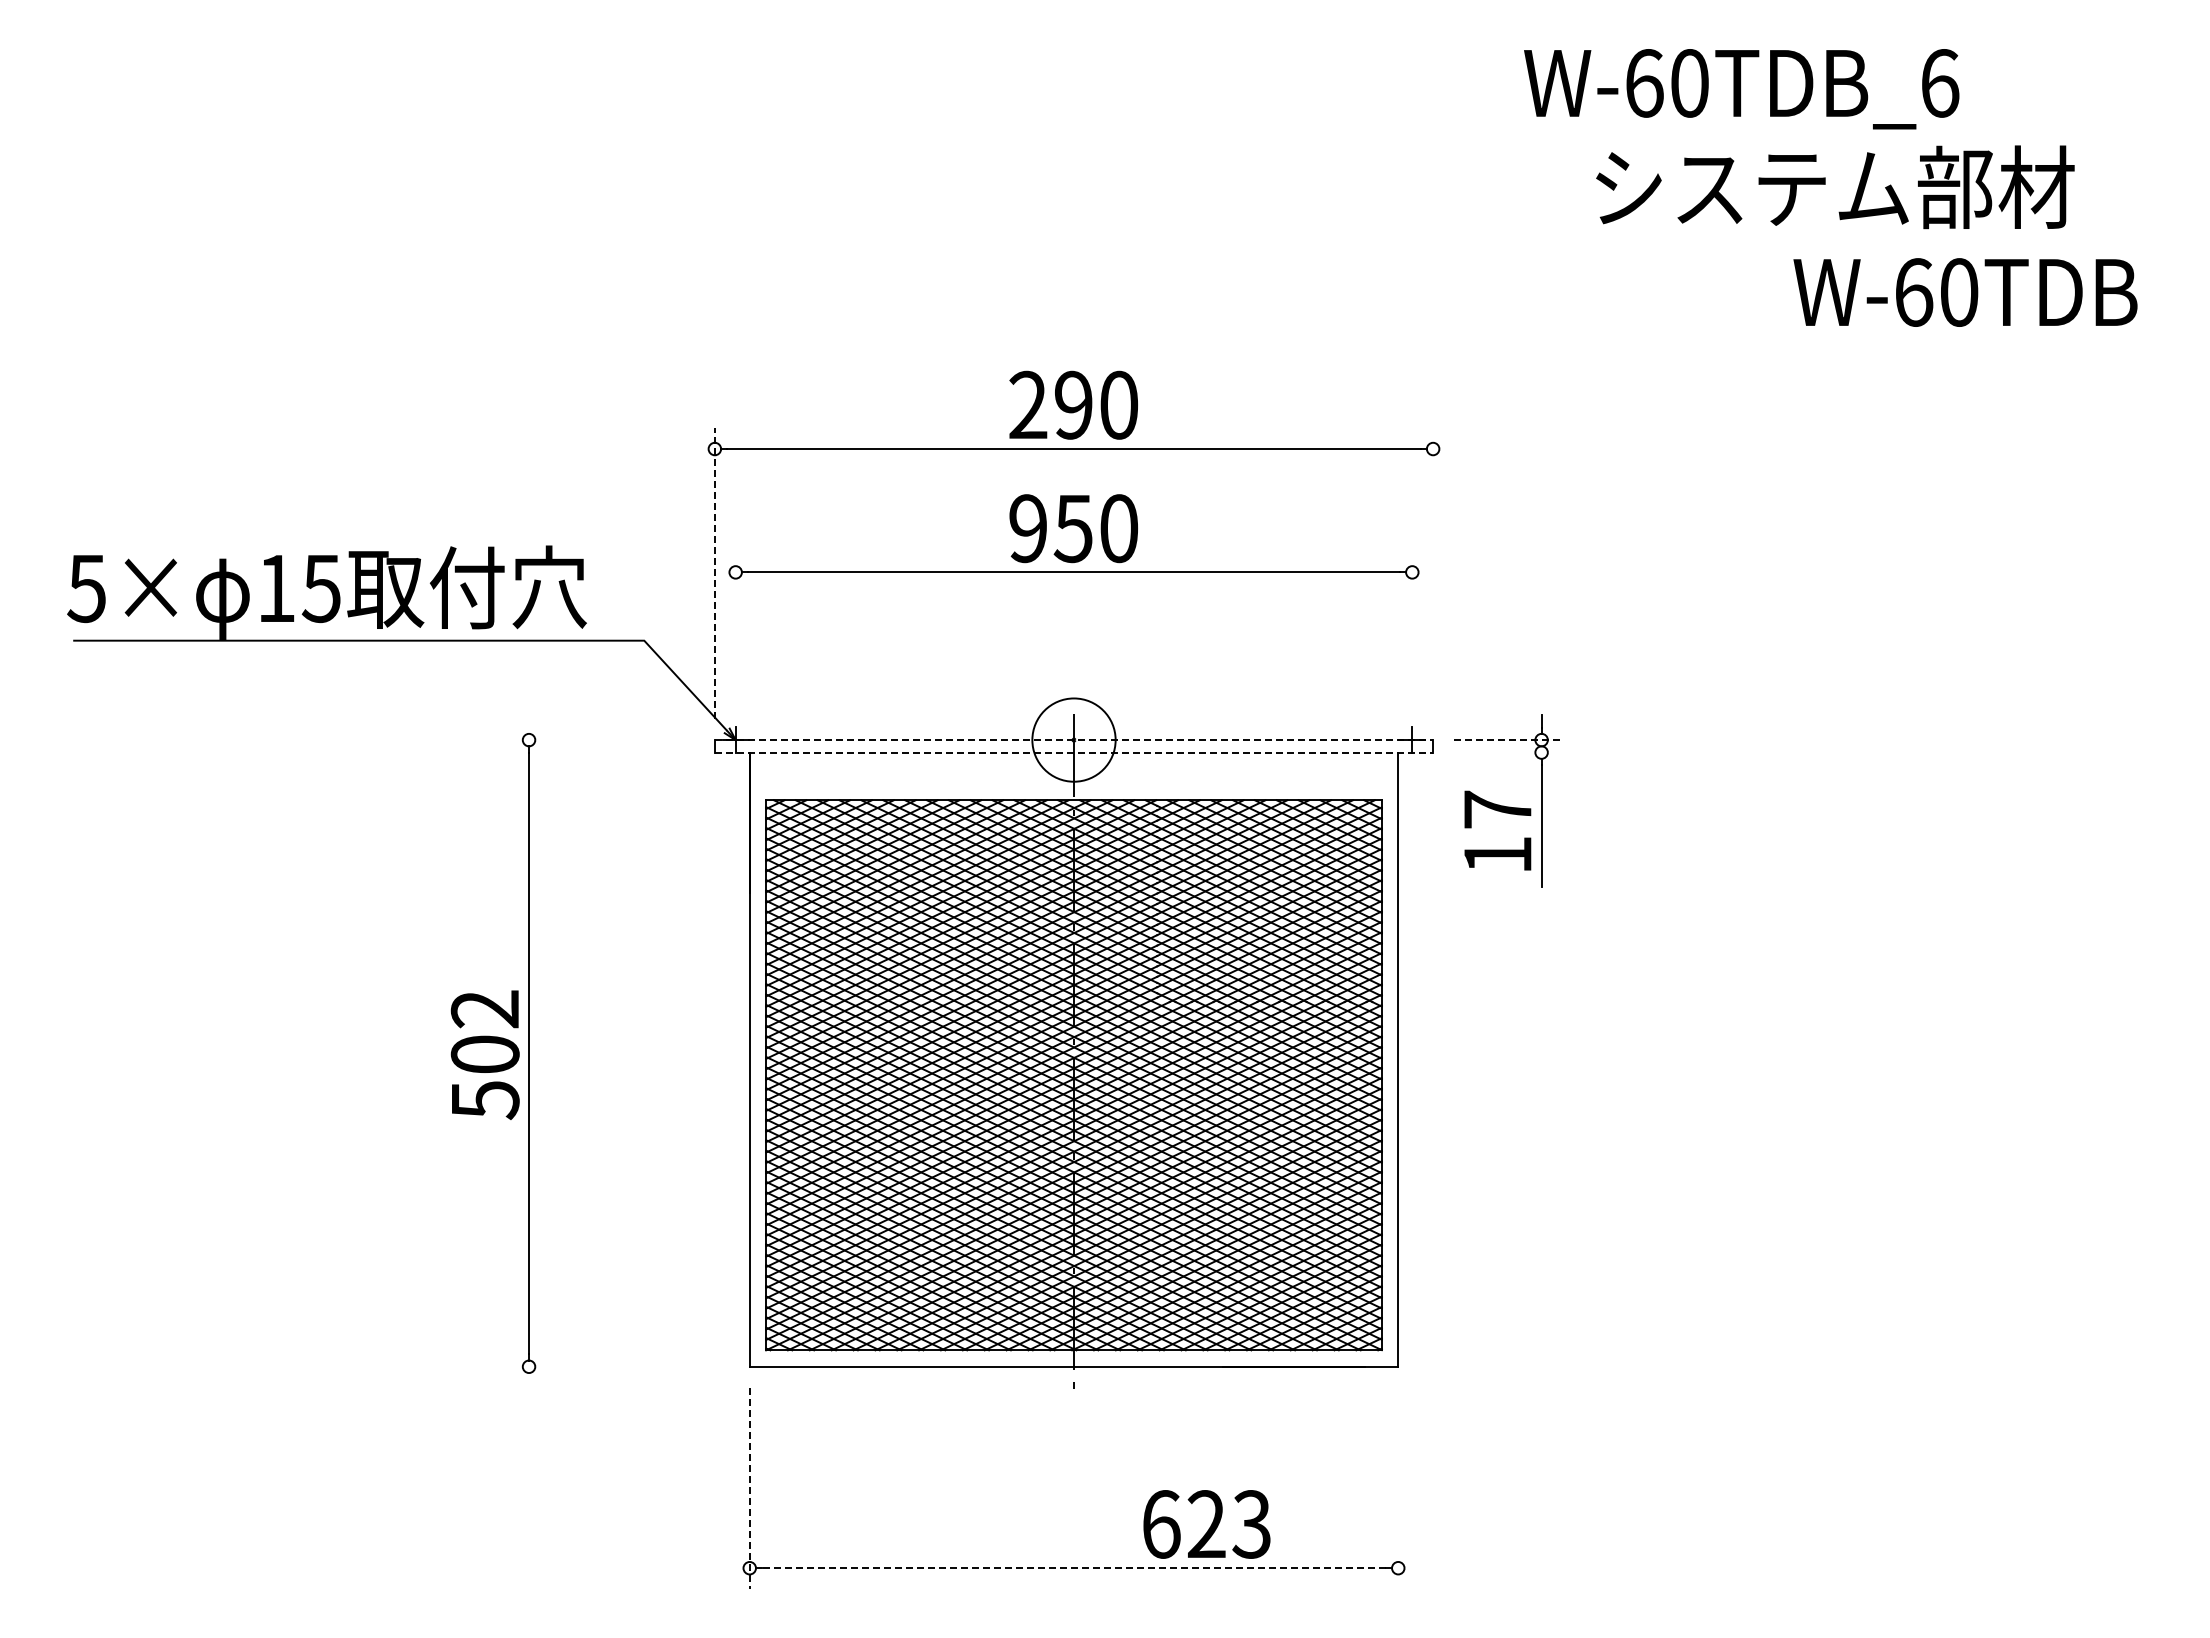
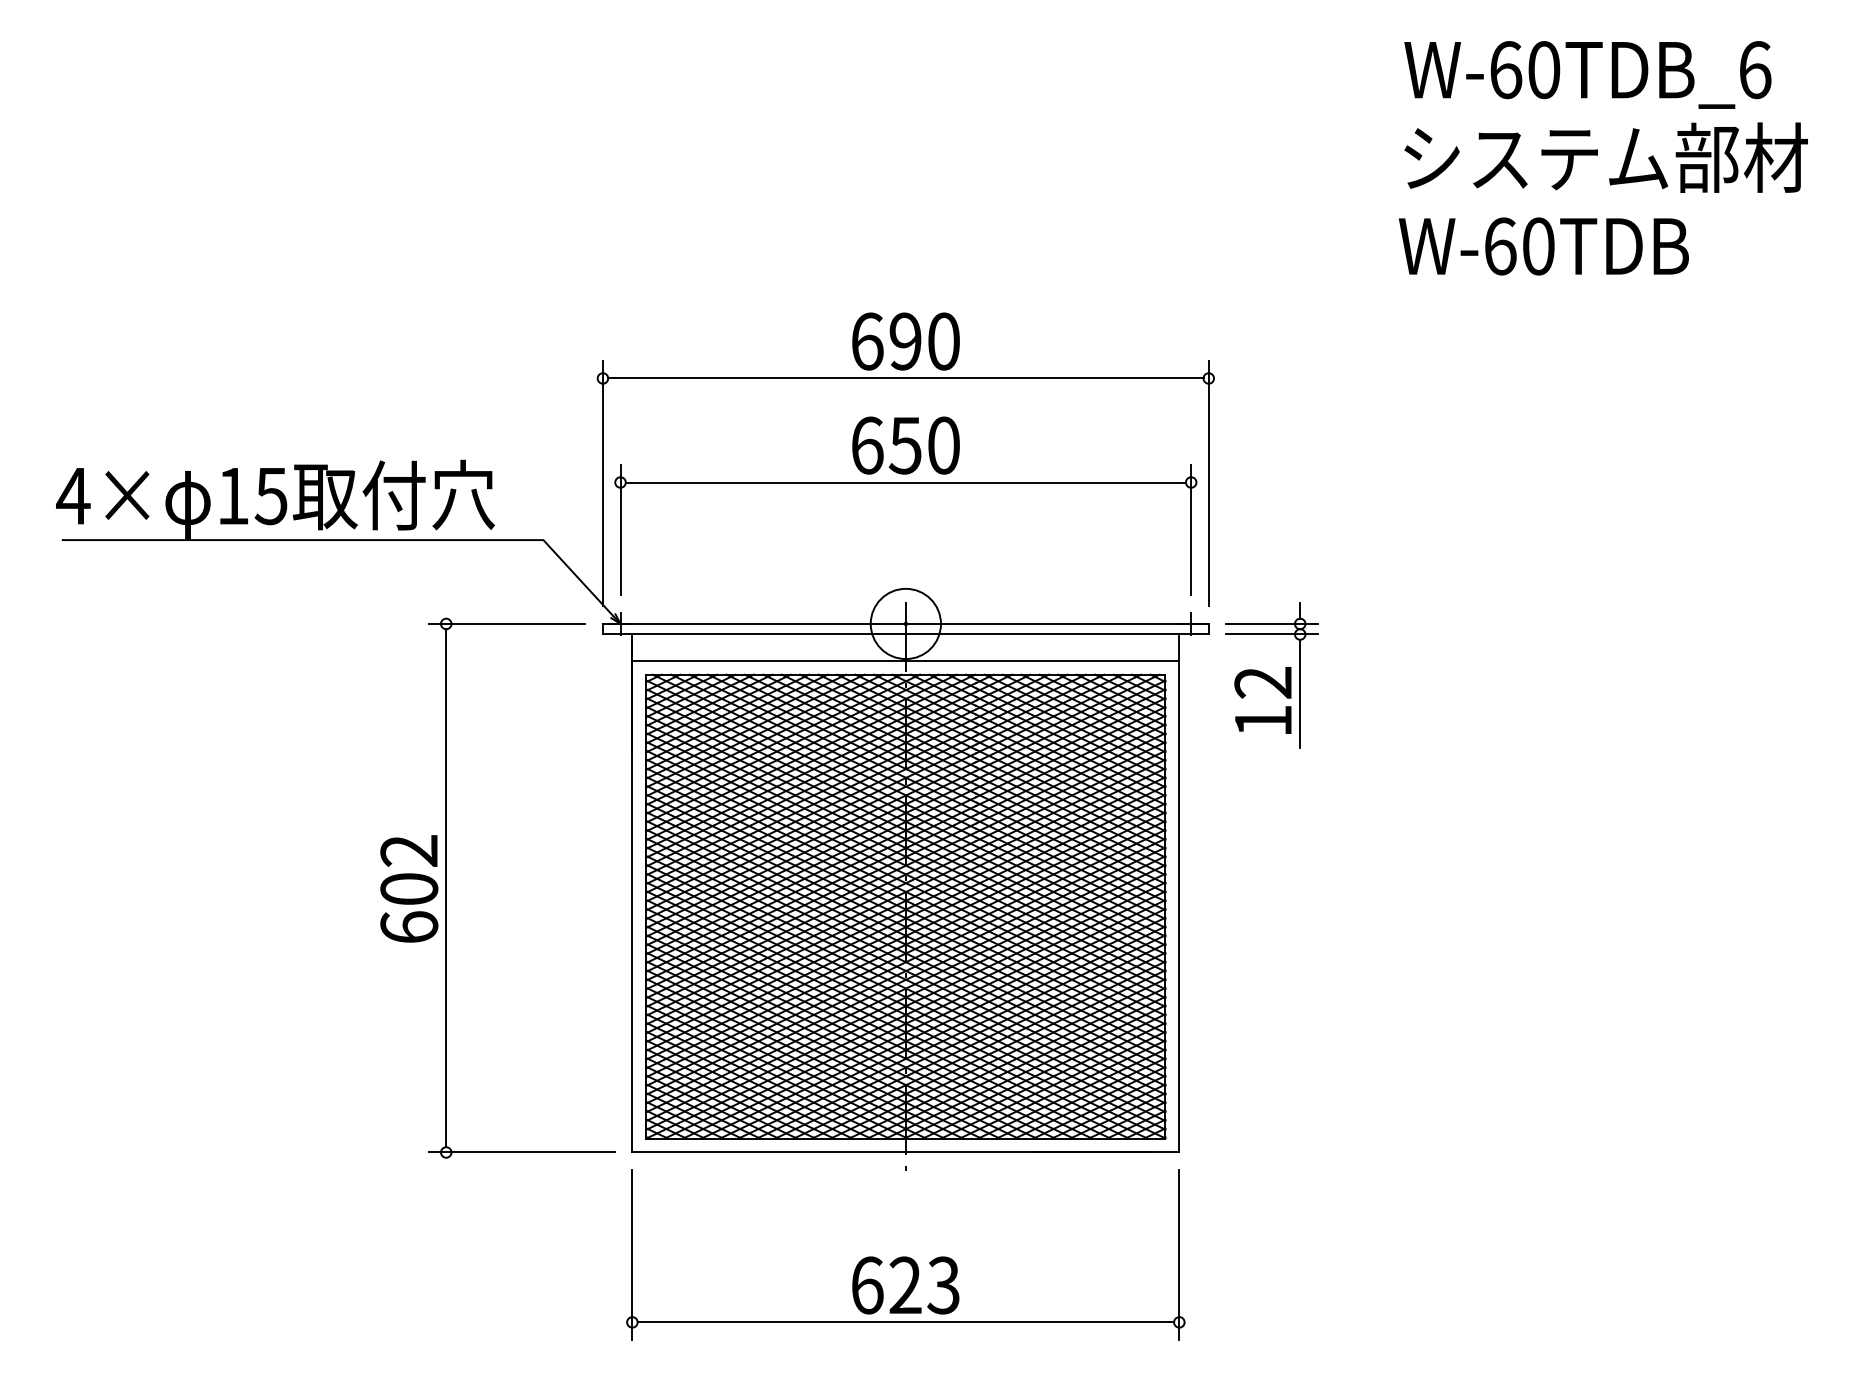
text: (1741, 89) -> (1587, 75), moved
text: (1835, 187) -> (1606, 157), moved
text: (1965, 292) -> (1543, 246), moved
text: (1028, 404) -> (867, 340), 290 -> 690
text: (1028, 528) -> (867, 445), 950 -> 650
line: (714, 573) -> (602, 483), dashed -> solid
line: (1433, 573) -> (1209, 483), added
text: (86, 589) -> (72, 496), 5× -> 4×
line: (735, 628) -> (620, 529), added
line: (1412, 628) -> (1191, 529), added
line: (601, 740) -> (507, 624), added
line: (1074, 740) -> (906, 624), dashed -> solid
line: (1508, 740) -> (1272, 624), dashed -> solid
line: (1074, 752) -> (906, 634), dashed -> solid
line: (1507, 752) -> (1271, 634), added
line: (1073, 783) -> (905, 660), added
text: (1497, 809) -> (1263, 682), 17 -> 12
text: (484, 1100) -> (408, 927), 502 -> 602
line: (618, 1366) -> (521, 1152), added
line: (749, 1488) -> (632, 1255), dashed -> solid
line: (1398, 1488) -> (1179, 1255), added
text: (1206, 1524) -> (905, 1285), moved
line: (1074, 1568) -> (906, 1322), dashed -> solid

